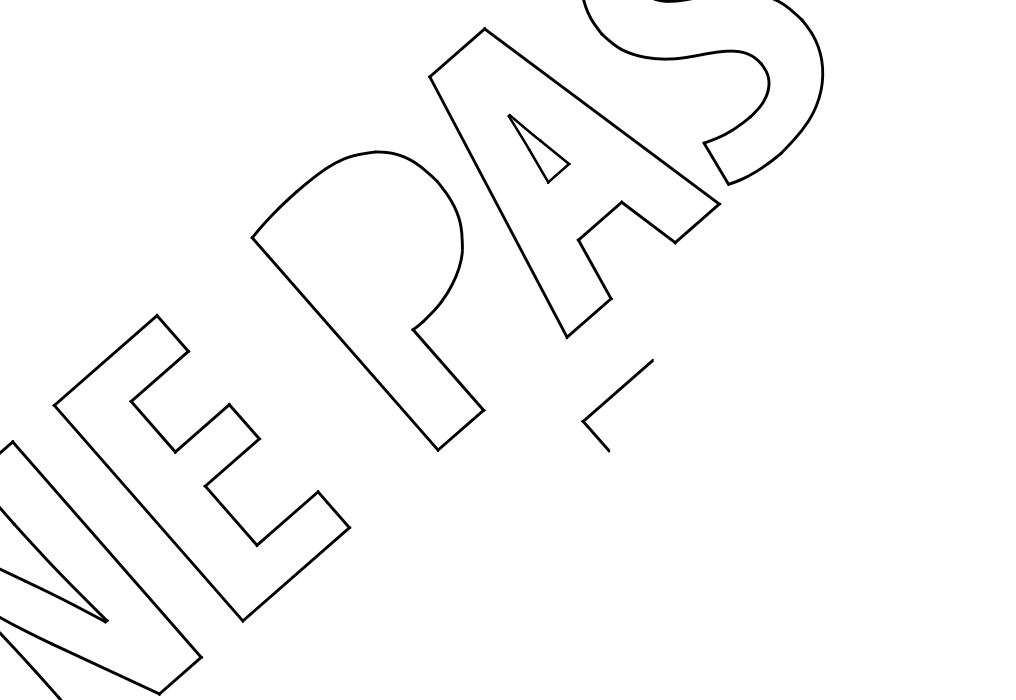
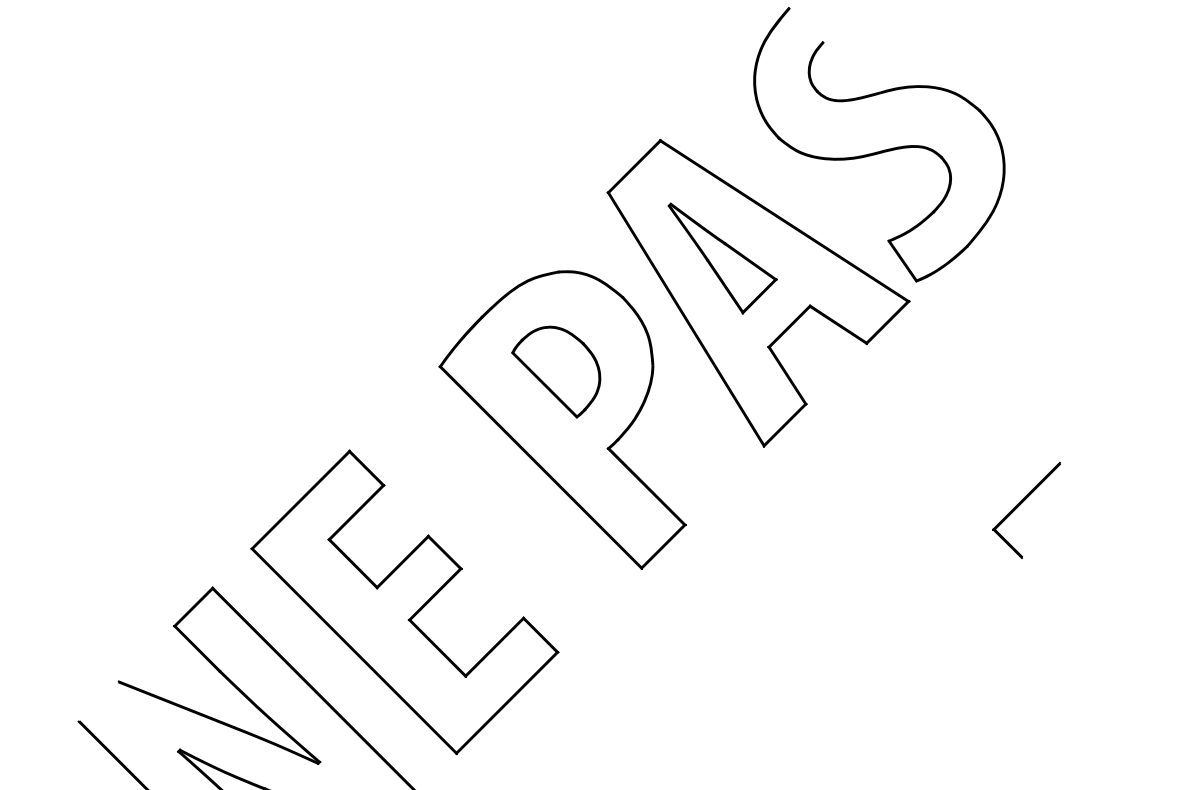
part: (538, 149) -> (722, 258), size x1.67
part: (366, 250) -> (556, 371), added
part: (612, 398) -> (1021, 504), moved

